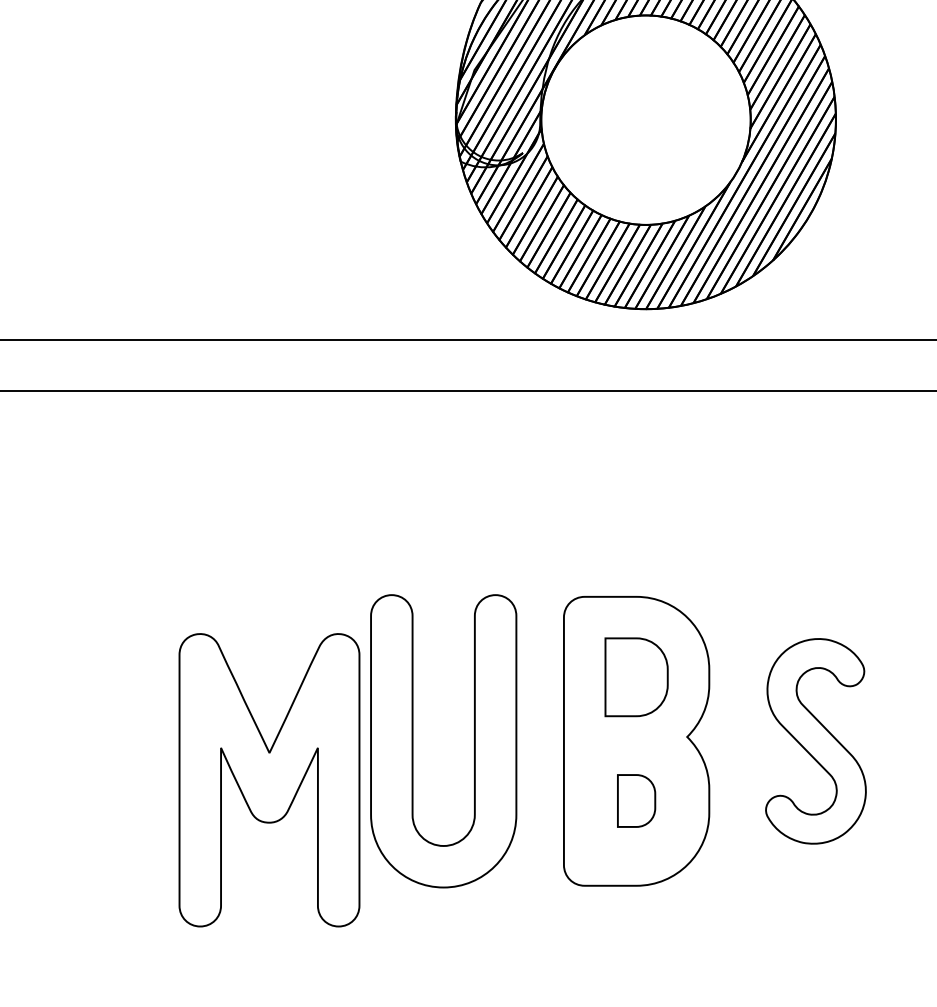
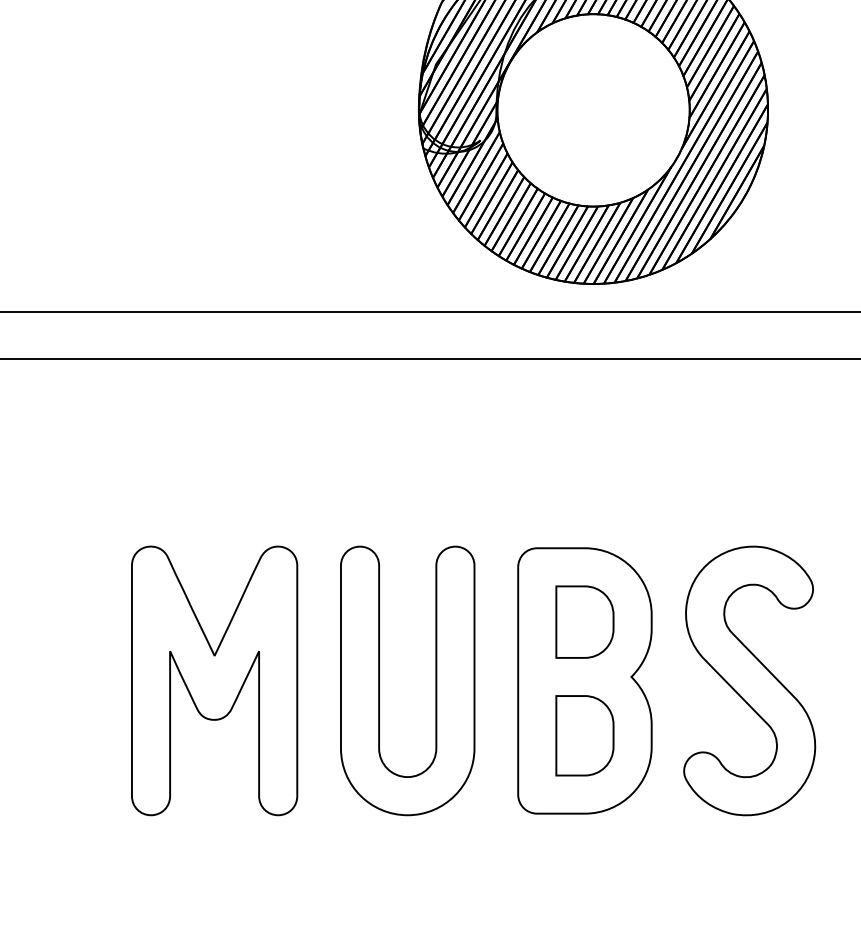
part: (815, 741) -> (749, 681), size x1.43
part: (269, 780) -> (214, 681), moved
part: (636, 800) -> (584, 735), size x1.67

